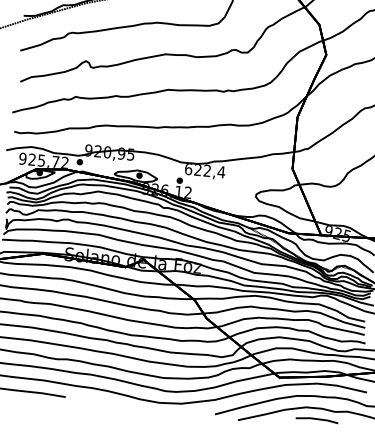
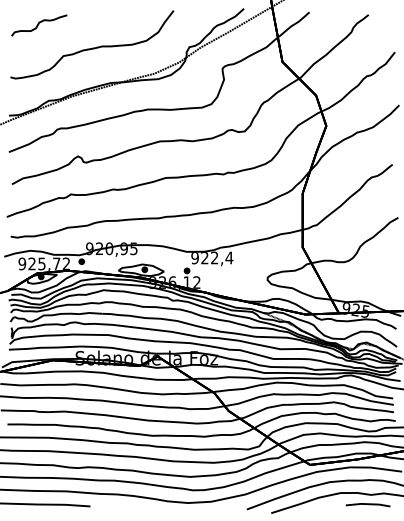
text: (188, 169) -> (194, 258), 622,4 -> 922,4
part: (316, 420) -> (367, 505), moved

